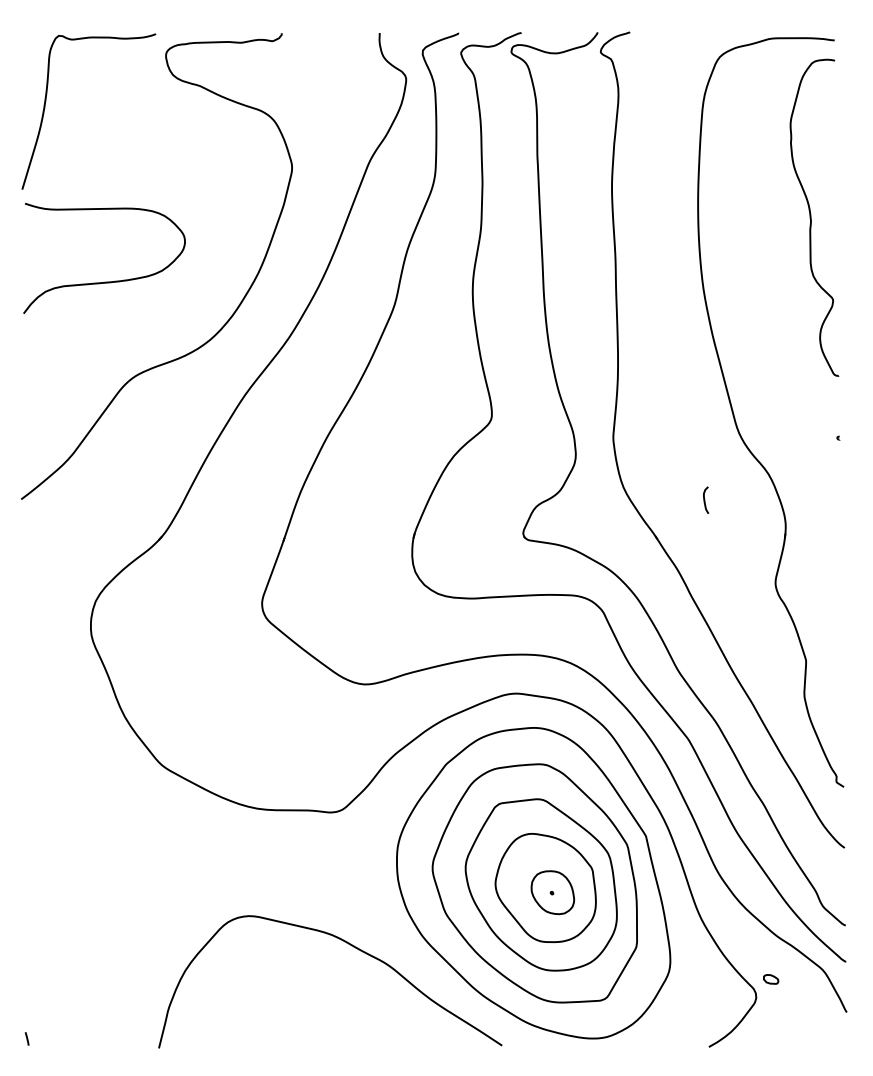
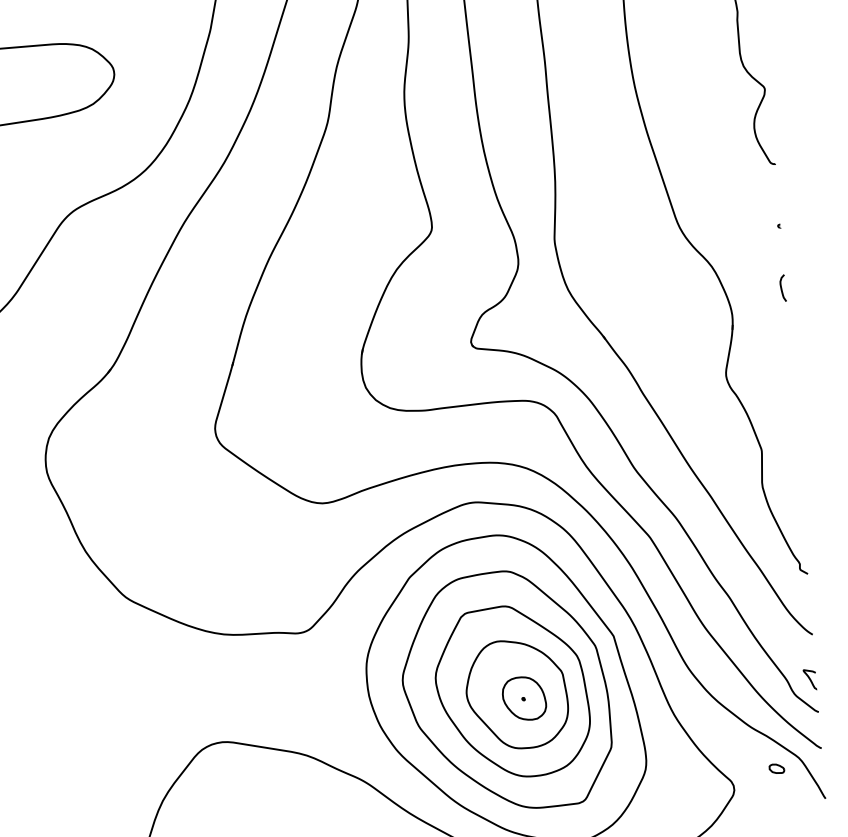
curve: (705, 499) -> (782, 287), moved
curve: (838, 892) -> (809, 679), added
part: (771, 979) -> (777, 768), moved

